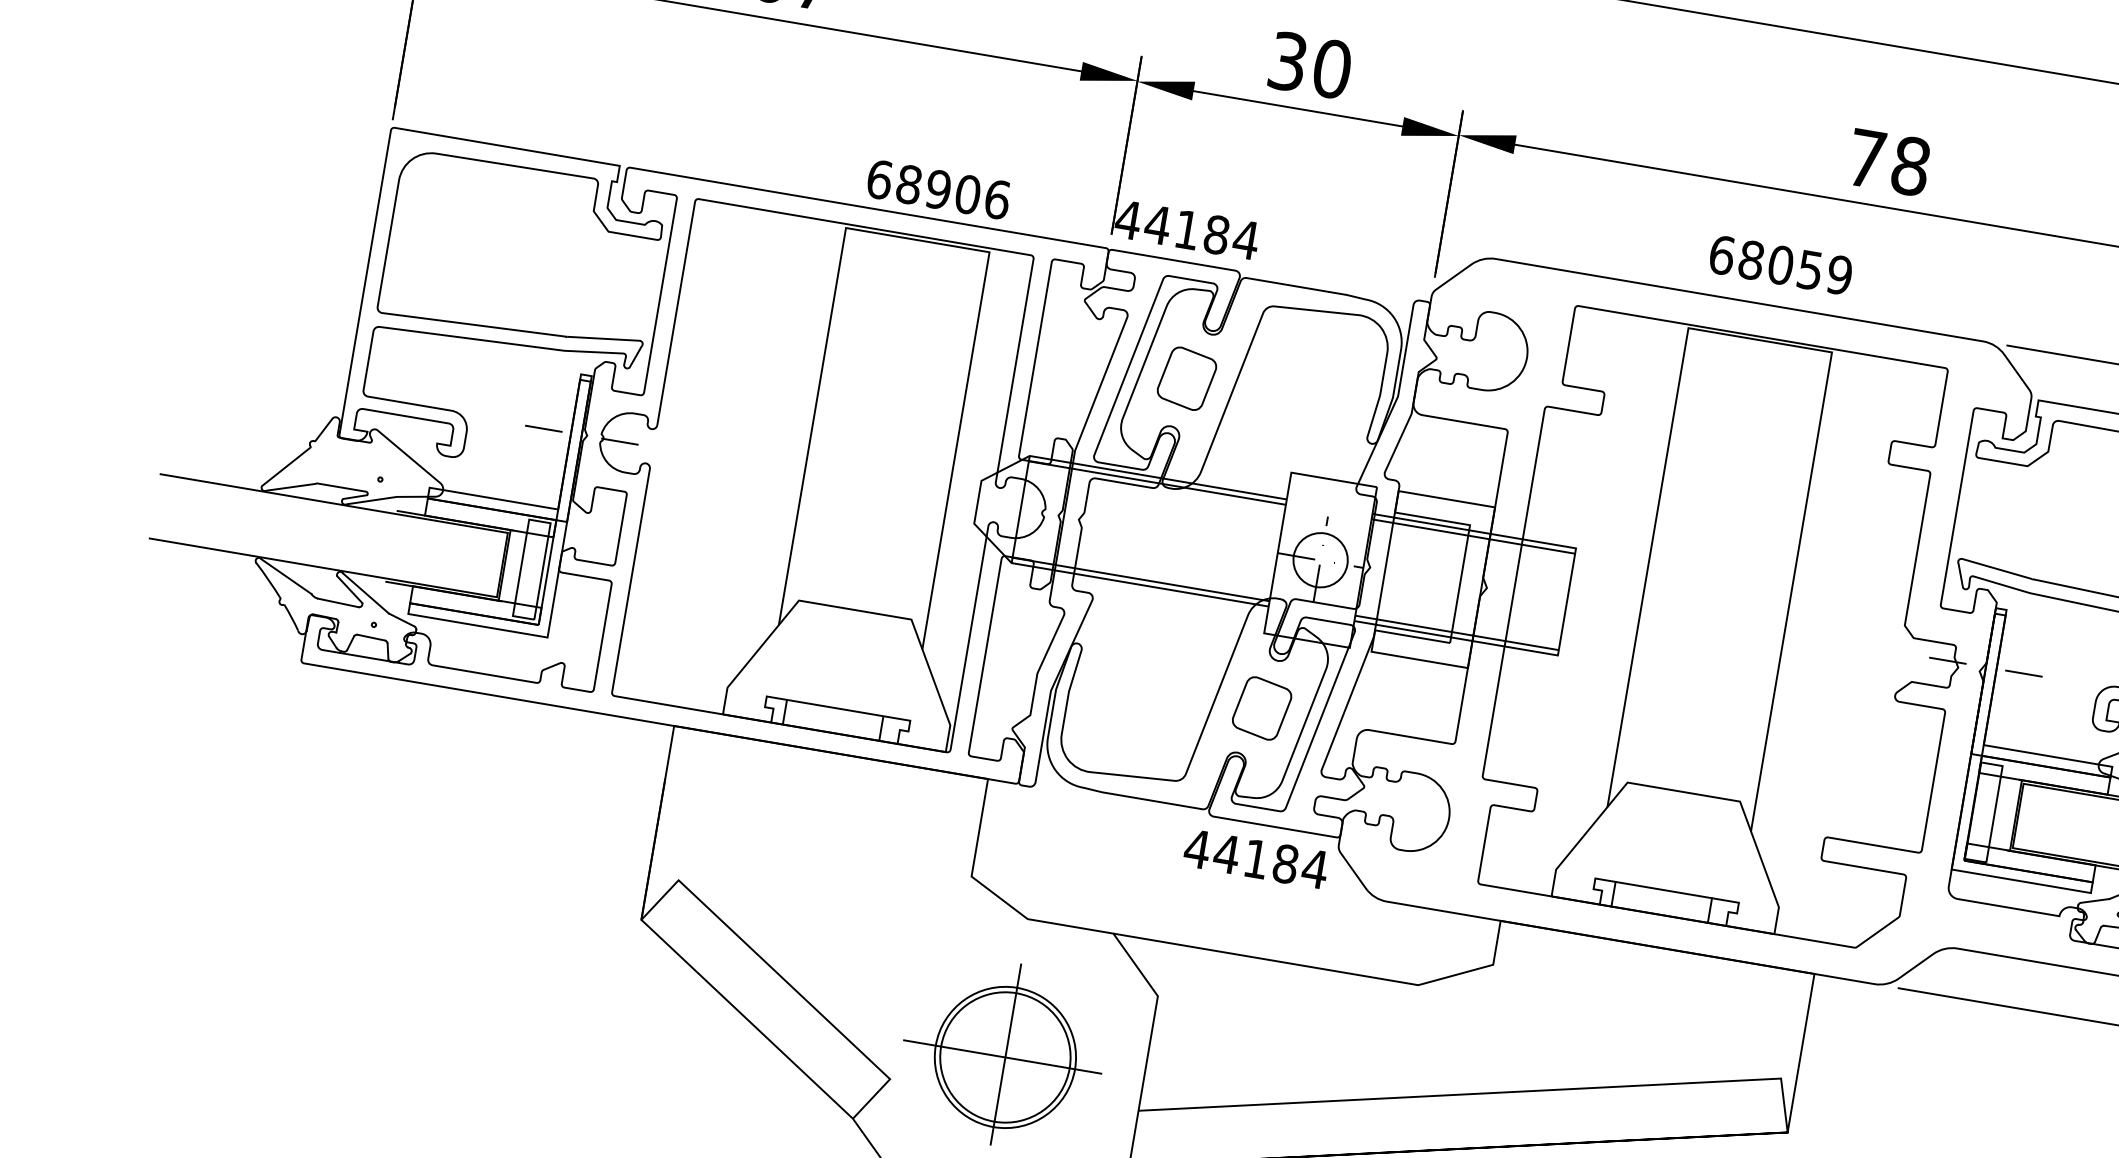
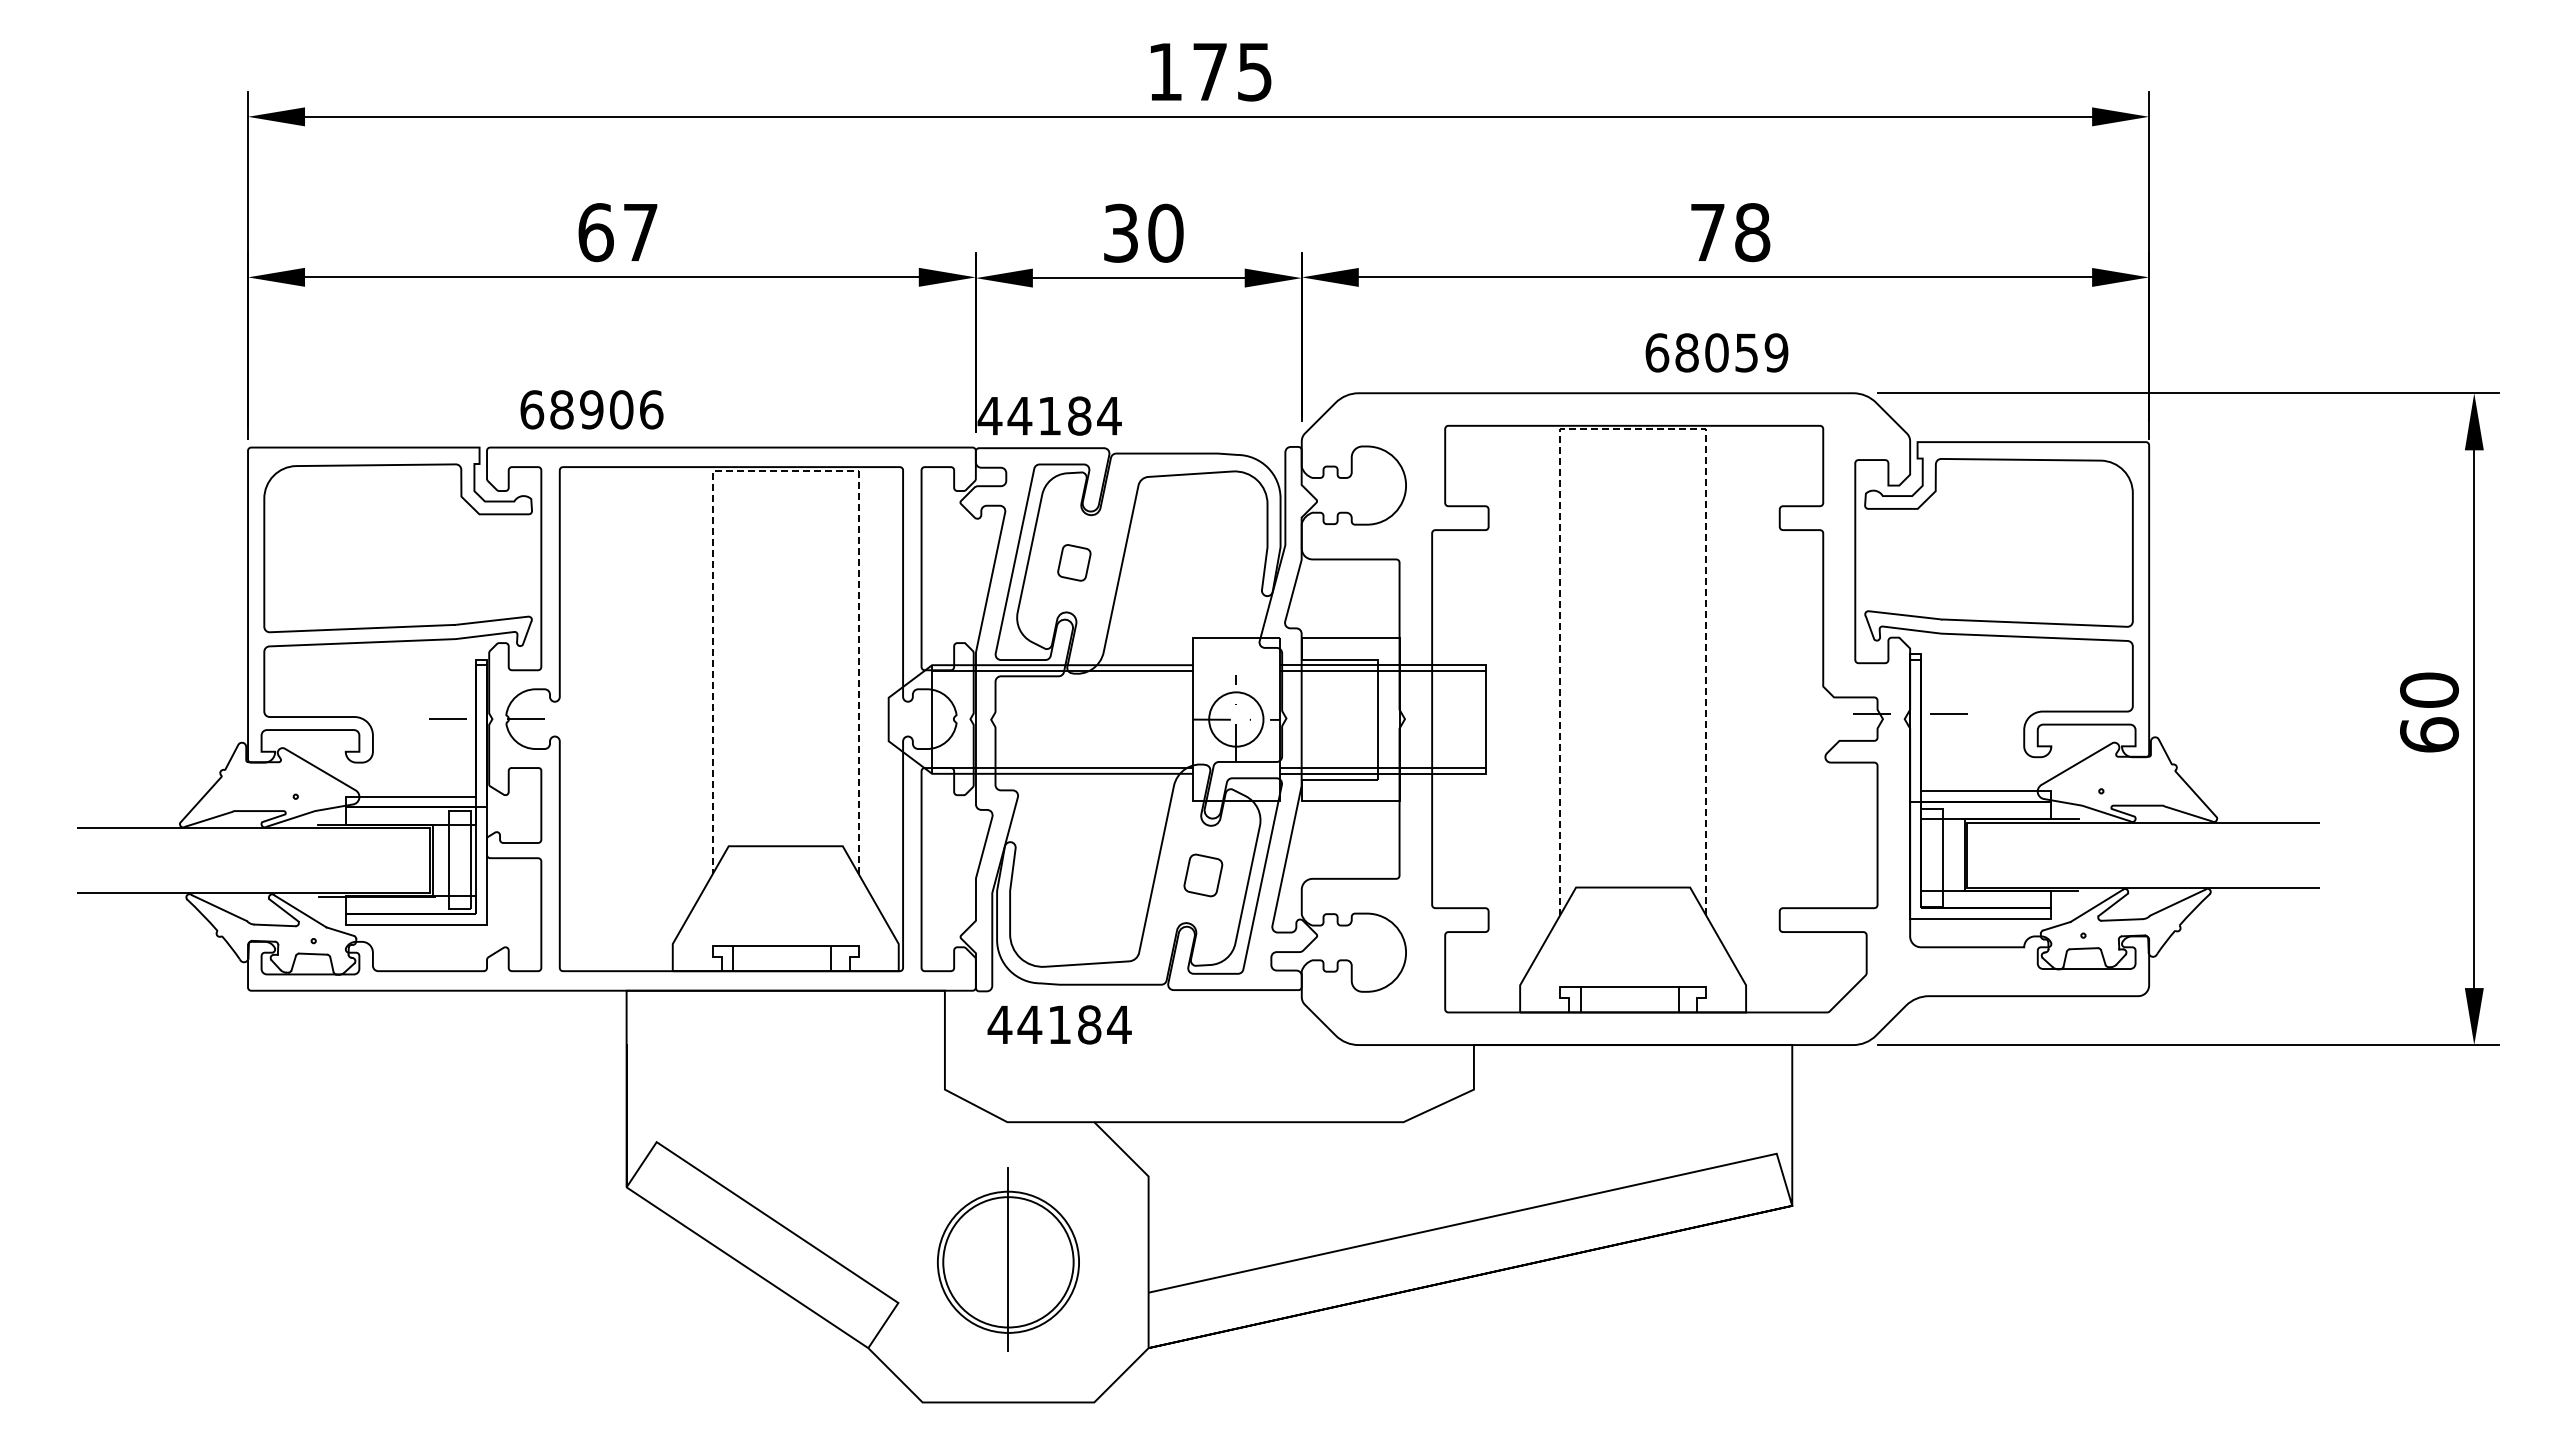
text: (938, 189) -> (591, 409), moved
line: (917, 240) -> (785, 471), solid -> dashed
text: (1780, 264) -> (1716, 352), moved
line: (1760, 340) -> (1633, 429), solid -> dashed
part: (1187, 378) -> (1074, 562), size x0.6
part: (1262, 708) -> (1203, 875), size x0.7
text: (1256, 858) -> (1059, 1024), moved
line: (1002, 1057) -> (1005, 1262), removed

